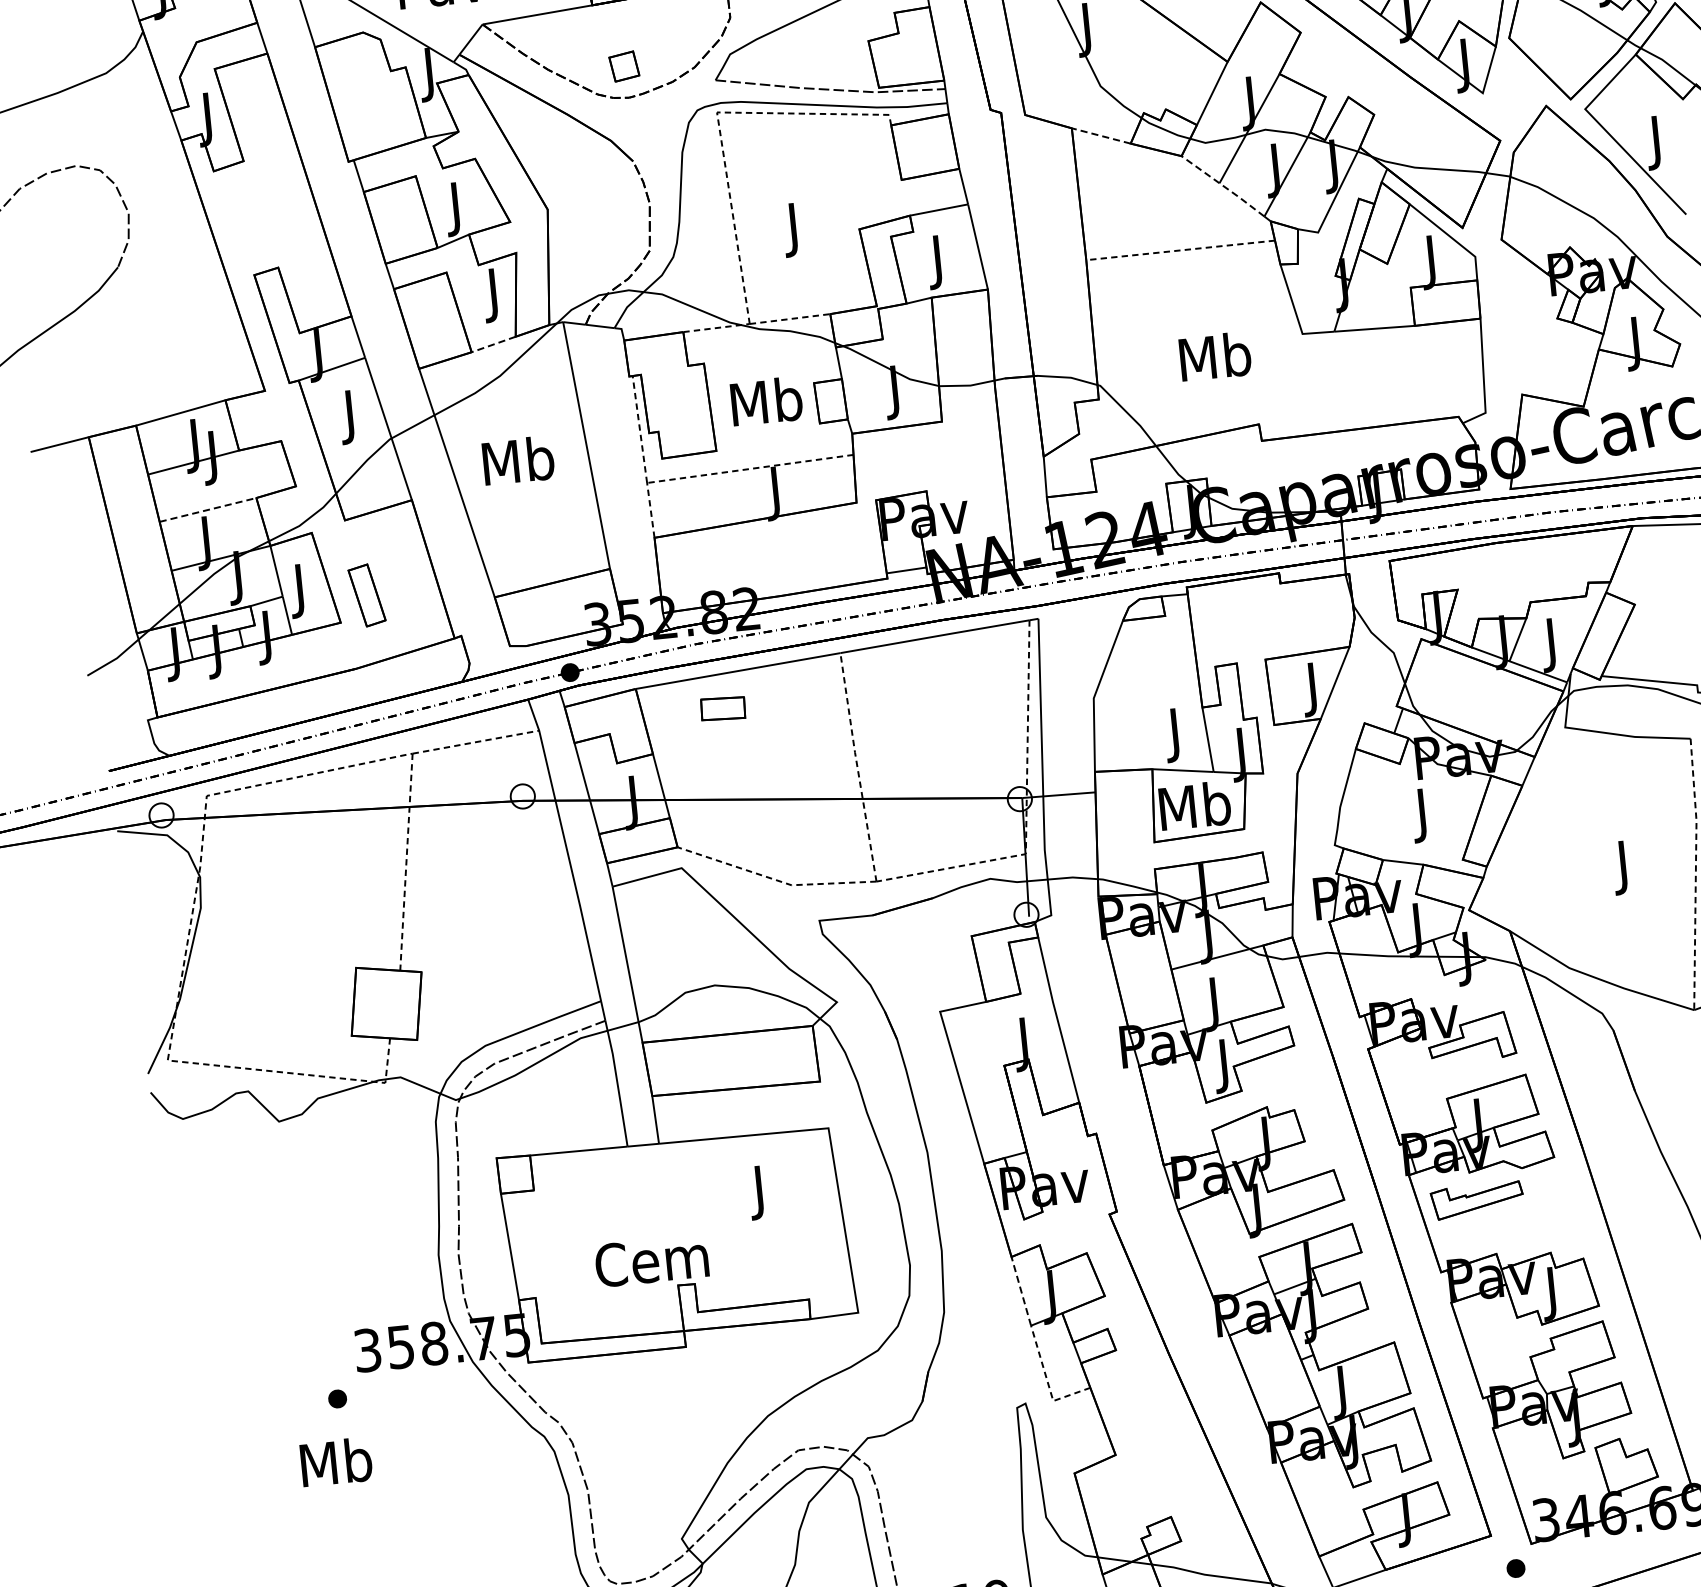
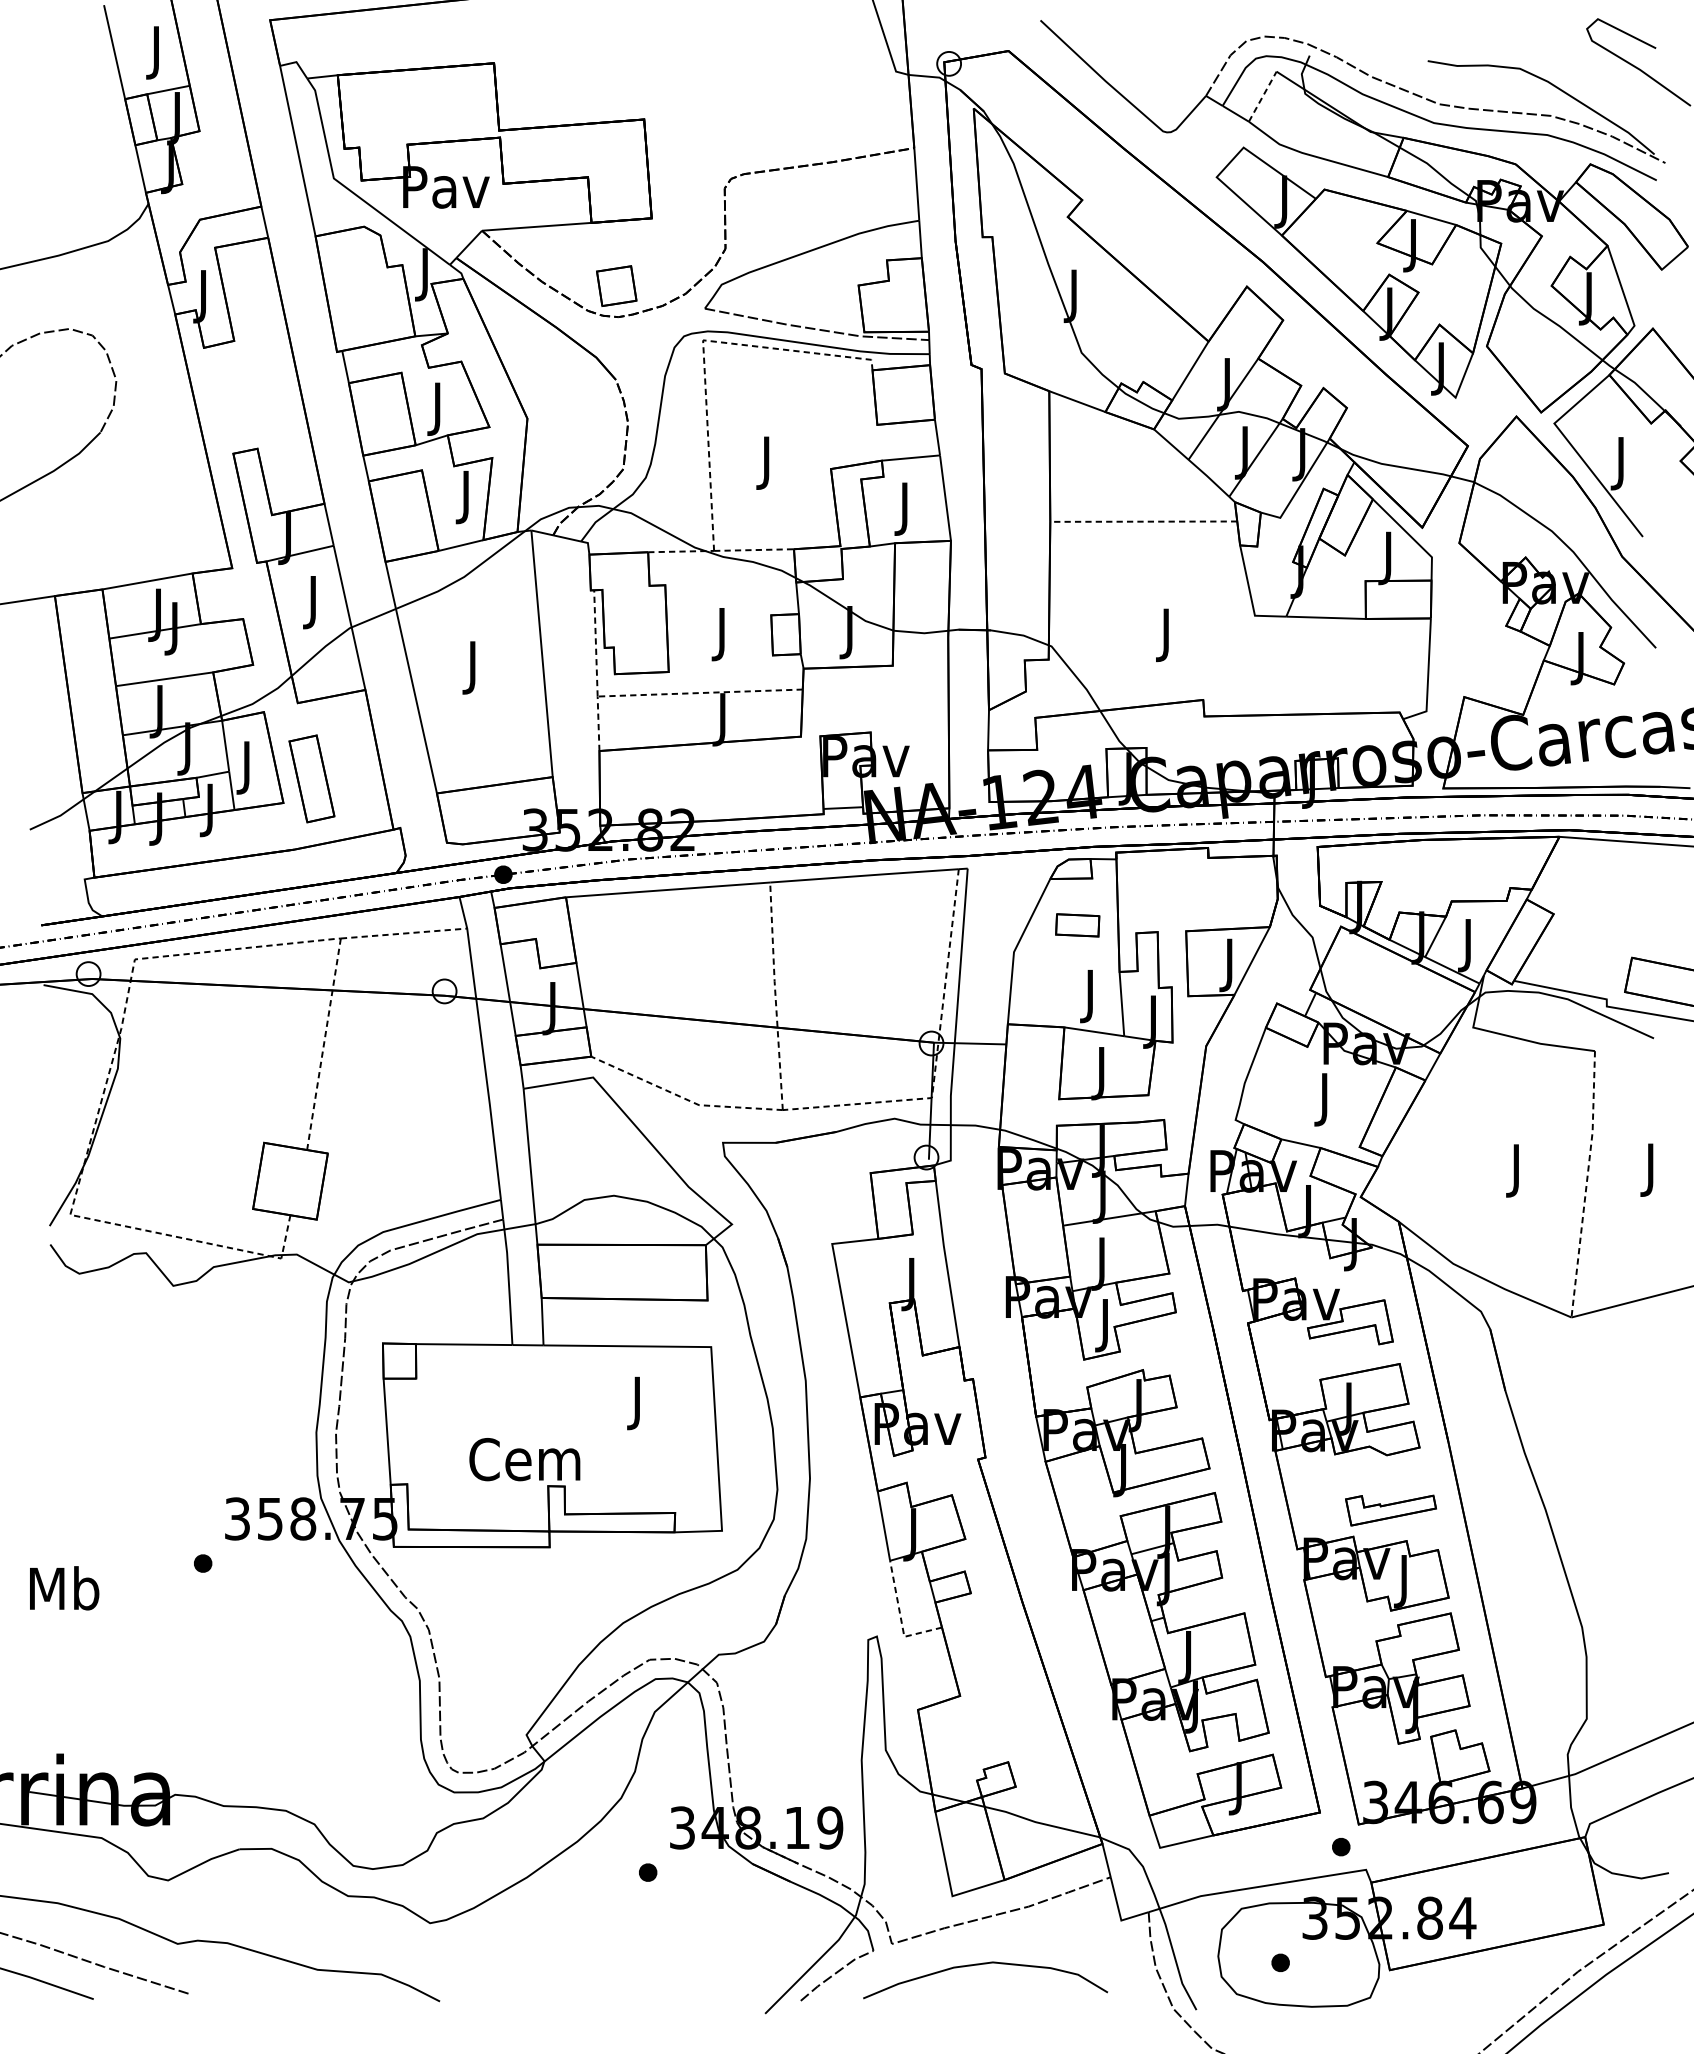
part: (623, 65) -> (616, 285), size x1.43
line: (1101, 135) -> (1077, 401), dashed -> solid
line: (1223, 185) -> (1192, 462), dashed -> solid
line: (493, 344) -> (460, 545), dashed -> solid
text: (1215, 361) -> (1166, 634), Mb -> J
text: (766, 406) -> (722, 633), Mb -> J
text: (518, 465) -> (473, 666), Mb -> J
line: (208, 510) -> (165, 679), dashed -> solid
part: (366, 595) -> (311, 778), size x1.43
part: (722, 708) -> (1077, 925), moved
text: (1195, 810) -> (1102, 1072), Mb -> J
part: (1476, 1200) -> (1390, 1510), moved
line: (1020, 1290) -> (883, 1525), dashed -> solid
text: (336, 1462) -> (64, 1588), moved

